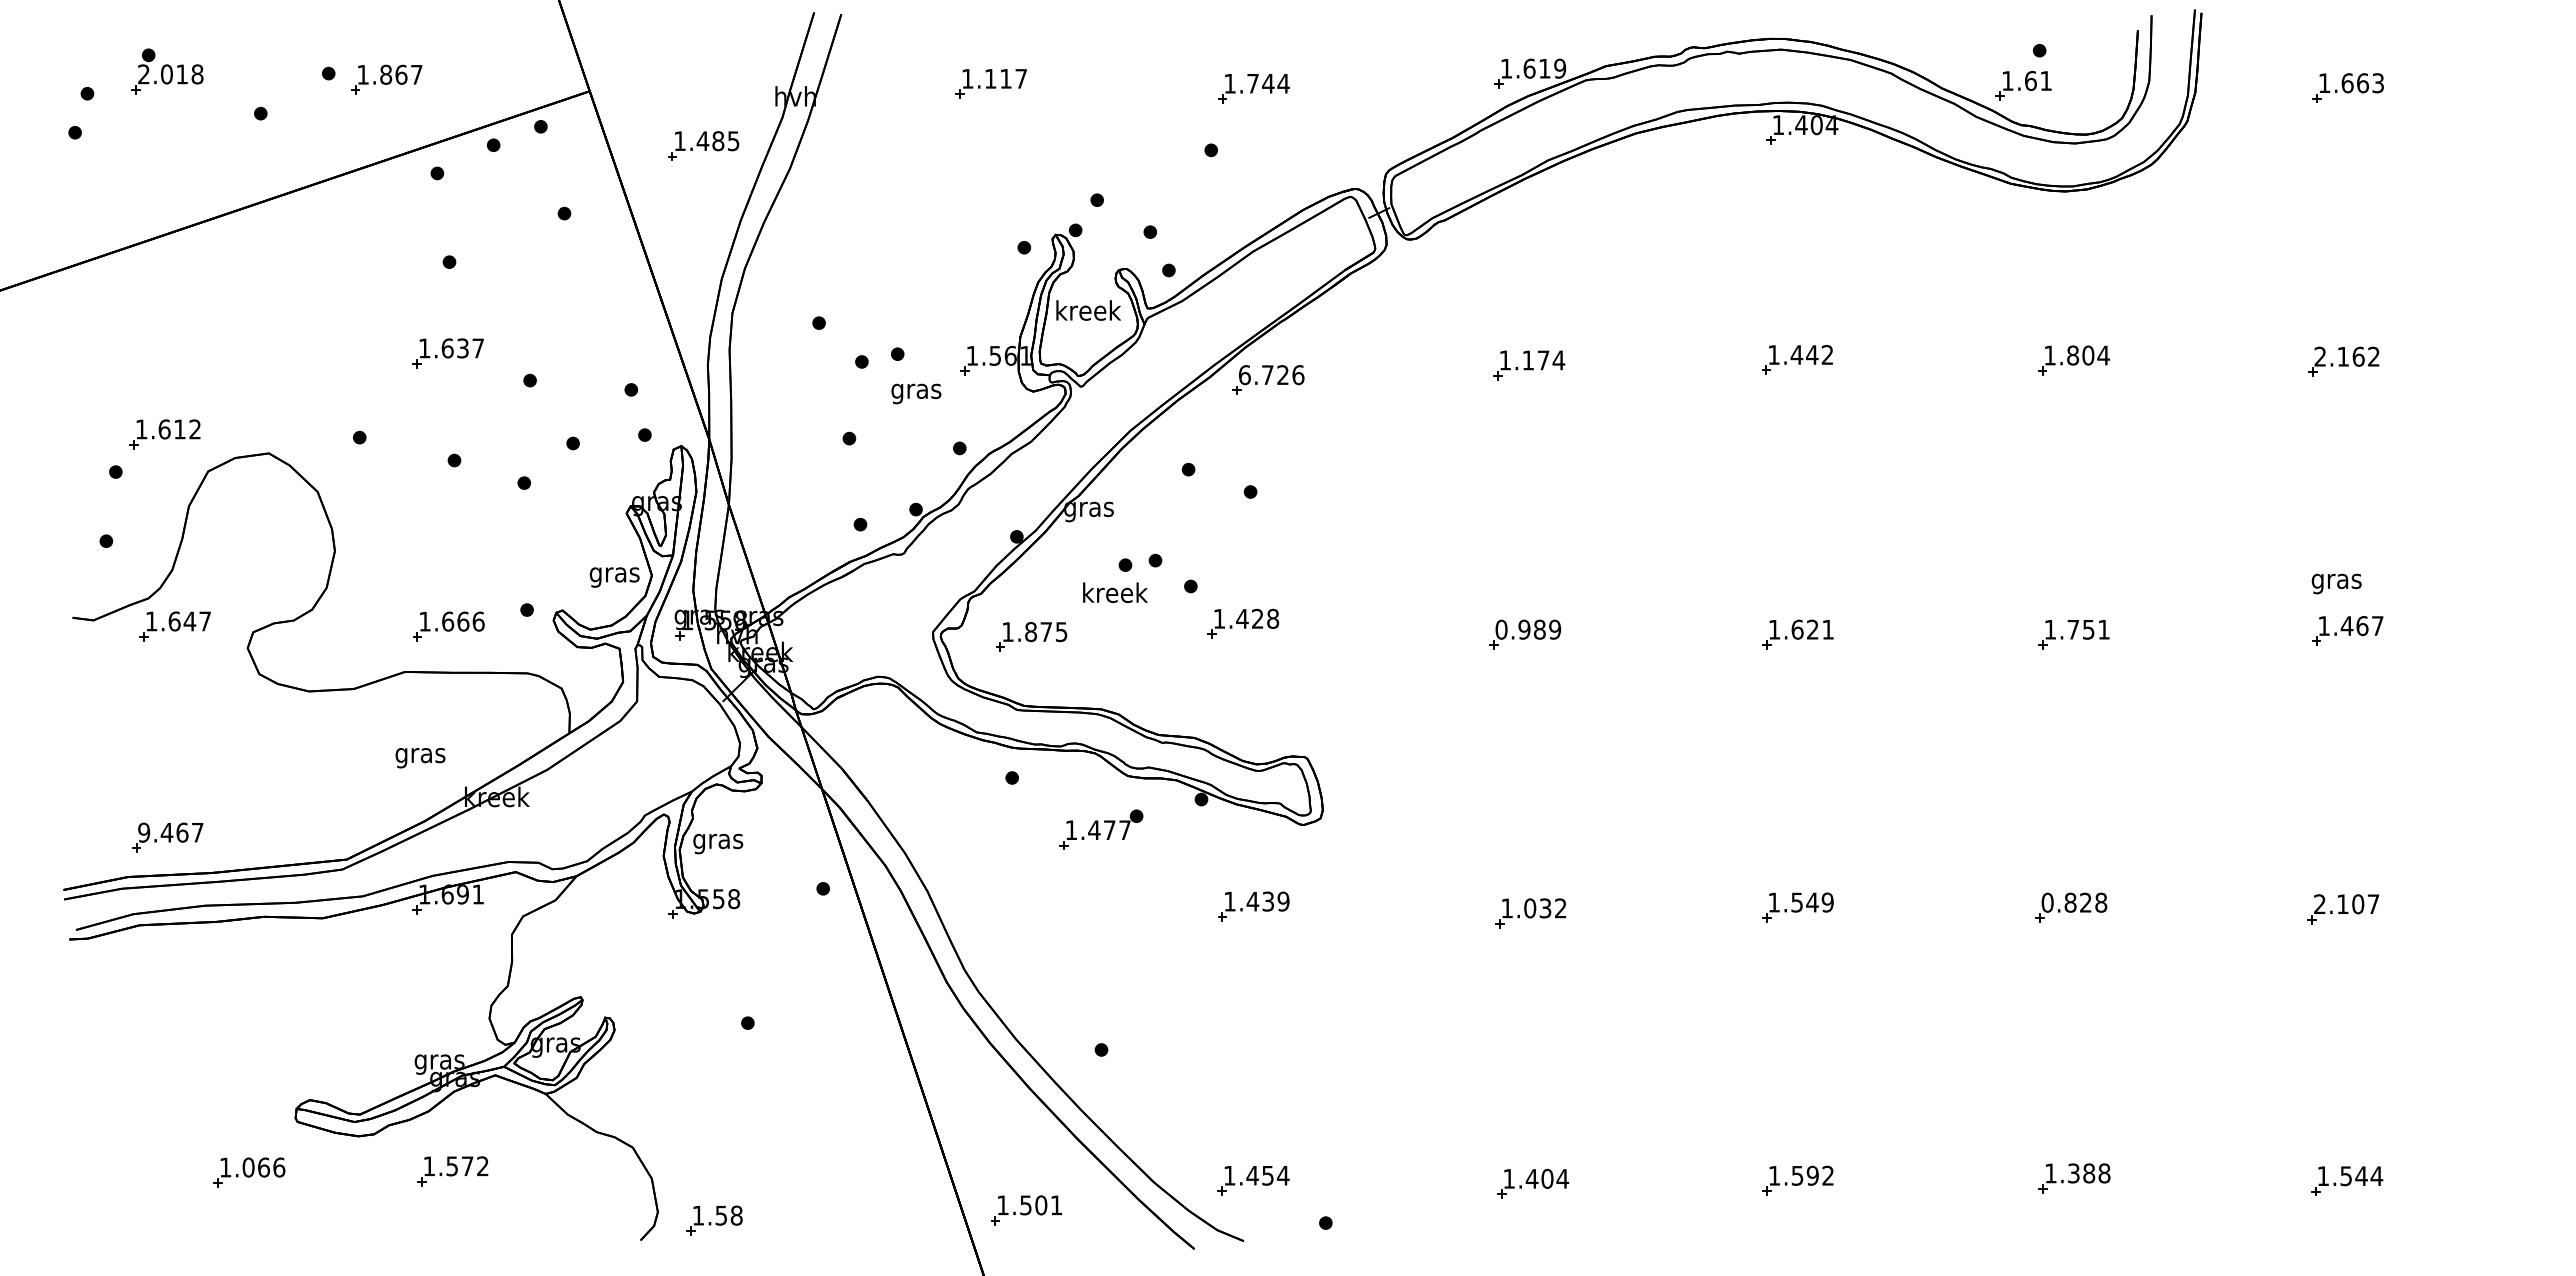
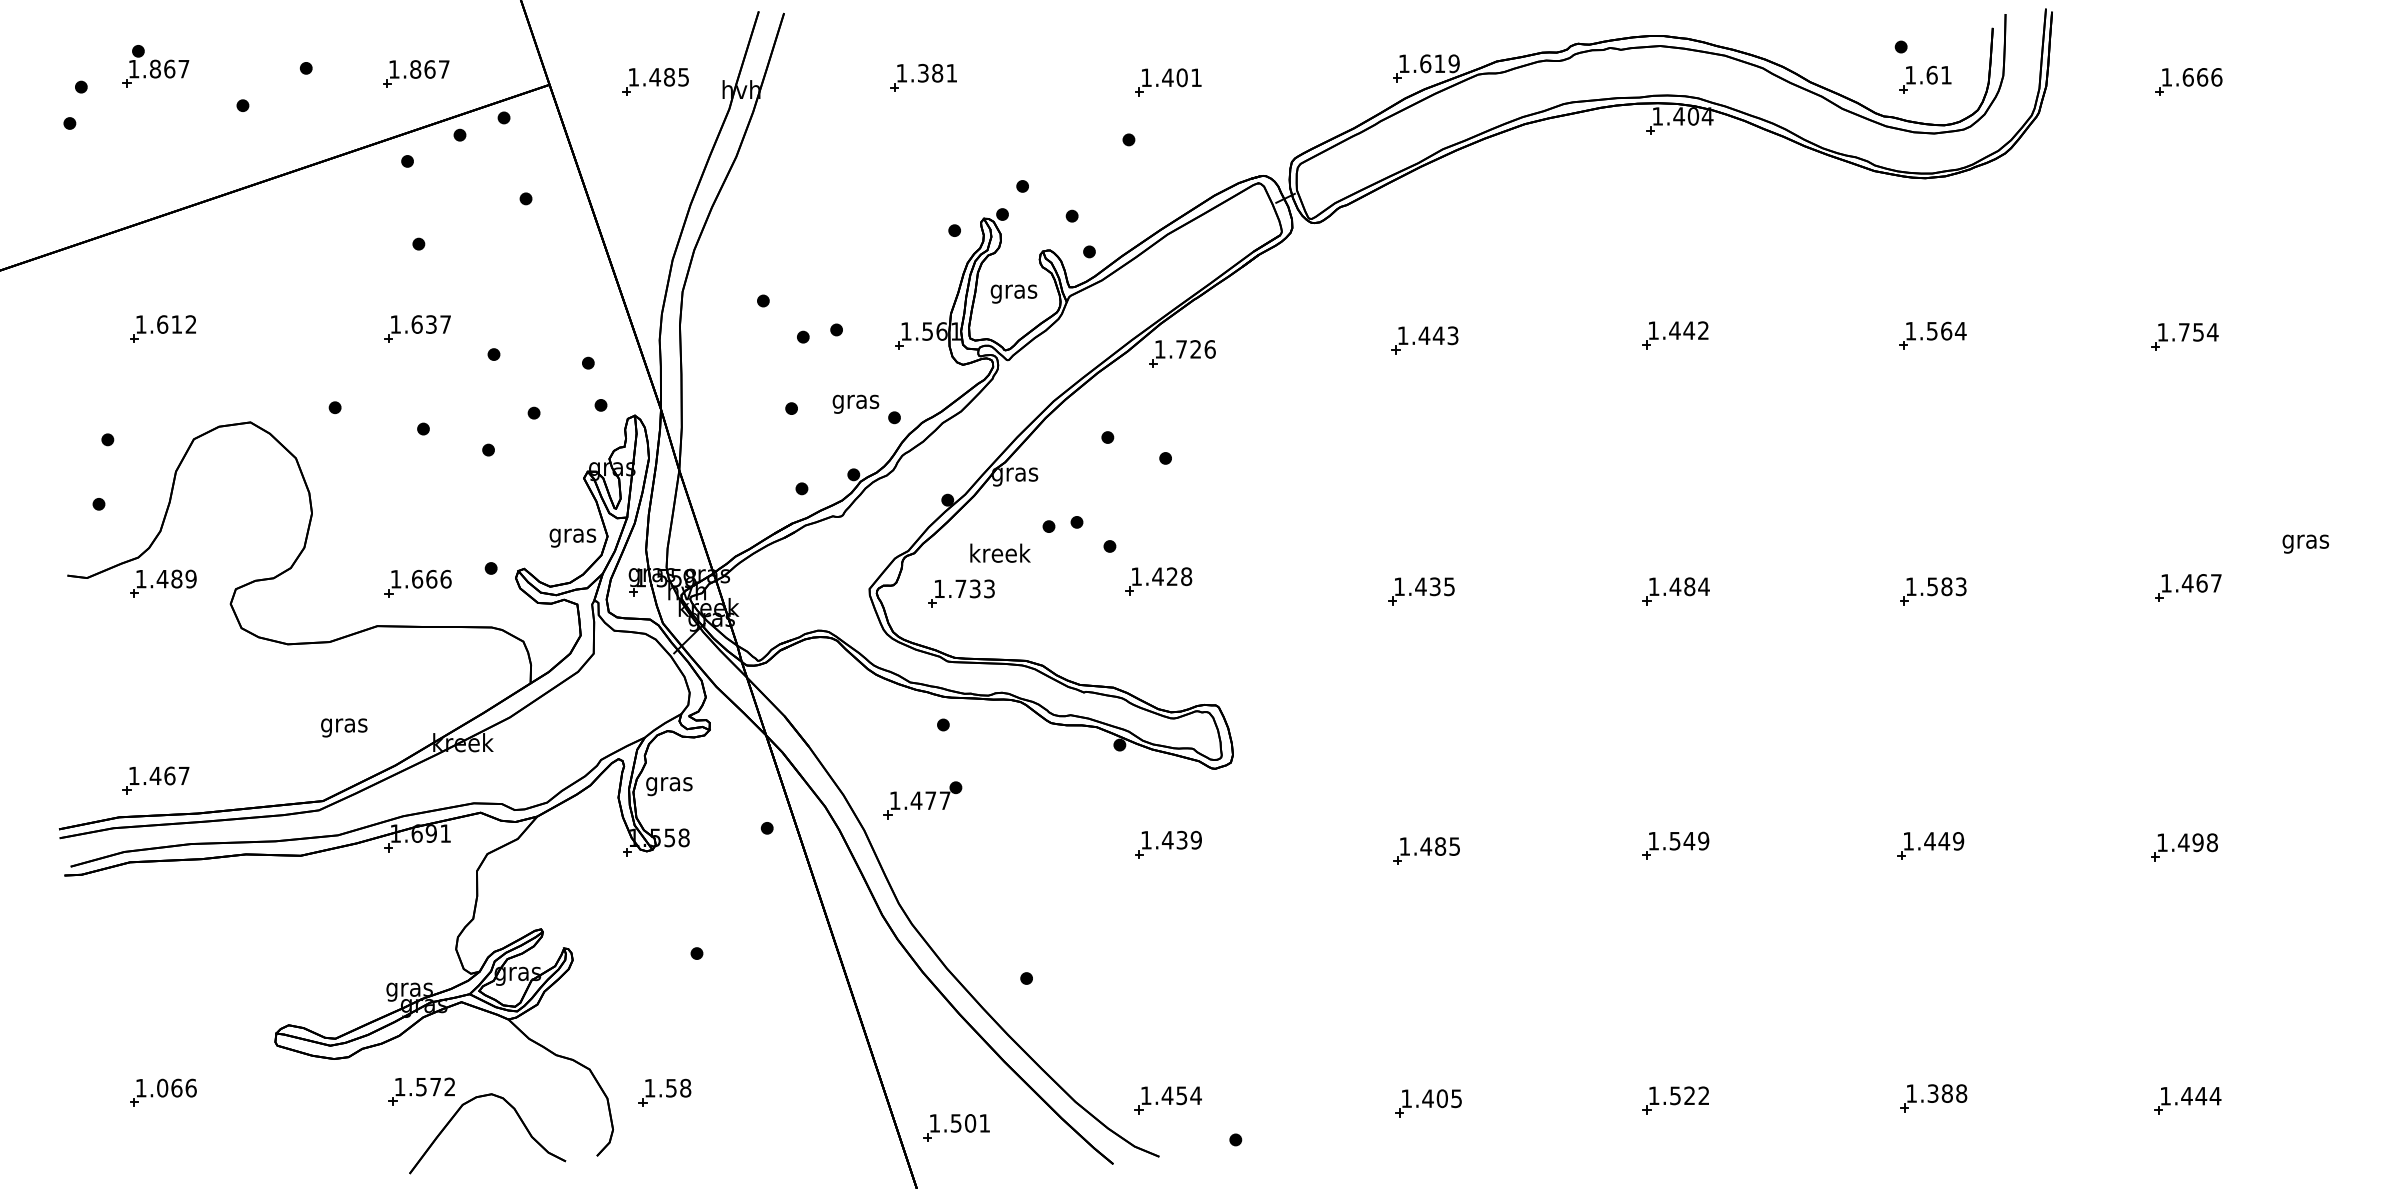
text: (170, 74) -> (158, 69), 2.018 -> 1.867
text: (1005, 78) -> (937, 72), 1.117 -> 1.381
part: (386, 79) -> (416, 73), moved
text: (1267, 83) -> (1181, 77), 1.744 -> 1.401
text: (2378, 83) -> (2217, 77), 1.663 -> 1.666
part: (2023, 85) -> (1925, 79), moved
part: (703, 145) -> (655, 81), moved
text: (1088, 313) -> (1014, 292), kreek -> gras
text: (2080, 355) -> (1939, 331), 1.804 -> 1.564
text: (2347, 356) -> (2188, 332), 2.162 -> 1.754
text: (1543, 360) -> (1438, 335), 1.174 -> 1.443
text: (1244, 375) -> (1159, 349), 6.726 -> 1.726
text: (916, 393) -> (856, 403), moved
part: (164, 434) -> (162, 329), moved
text: (2336, 583) -> (2305, 543), moved
text: (1115, 592) -> (1000, 553), moved
text: (189, 621) -> (176, 579), 1.647 -> 1.489
text: (1528, 629) -> (1424, 586), 0.989 -> 1.435
text: (1812, 629) -> (1689, 586), 1.621 -> 1.484
text: (2088, 629) -> (1946, 586), 1.751 -> 1.583
text: (1046, 632) -> (975, 589), 1.875 -> 1.733
text: (420, 758) -> (344, 728), moved
part: (1101, 829) -> (923, 800), moved
text: (144, 832) -> (134, 775), 9.467 -> 1.467
text: (2074, 902) -> (1933, 841), 0.828 -> 1.449
text: (2346, 904) -> (2187, 842), 2.107 -> 1.498
text: (1544, 908) -> (1439, 846), 1.032 -> 1.485
part: (249, 1172) -> (163, 1092), moved
text: (1812, 1175) -> (1689, 1095), 1.592 -> 1.522
text: (2345, 1176) -> (2186, 1096), 1.544 -> 1.444
text: (1562, 1178) -> (1456, 1098), 1.404 -> 1.405
part: (556, 1199) -> (518, 1117), added
part: (714, 1220) -> (664, 1092), moved

